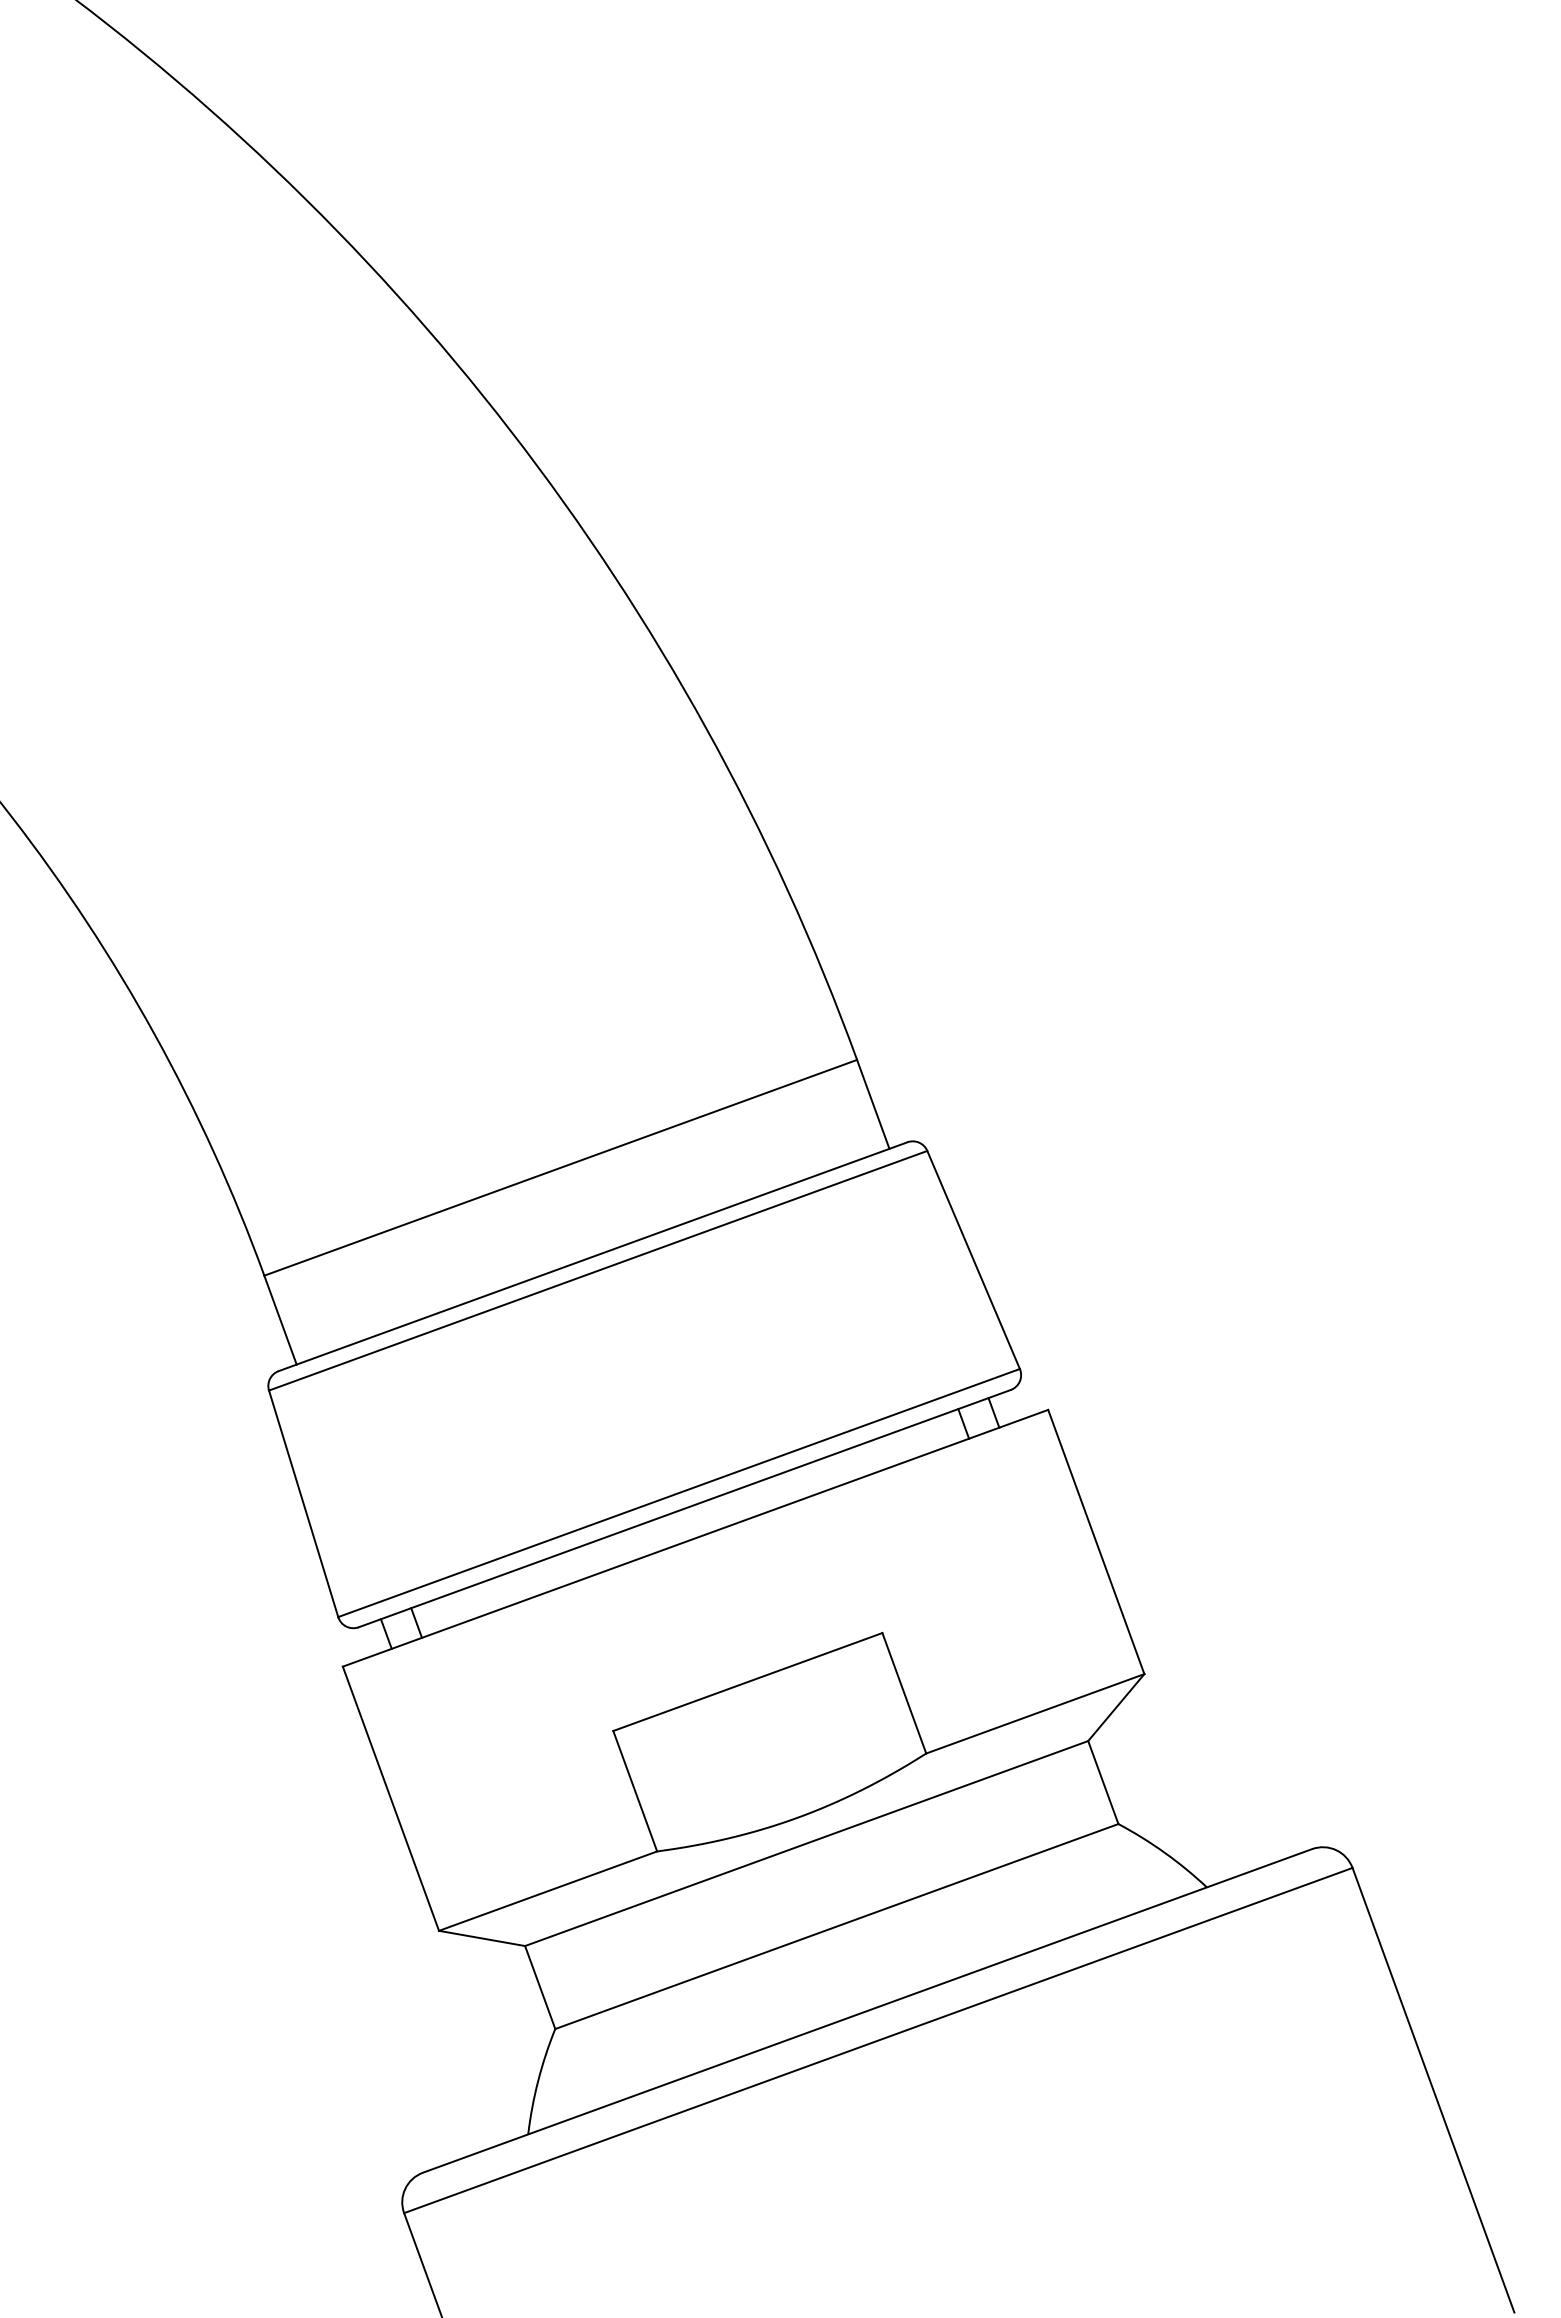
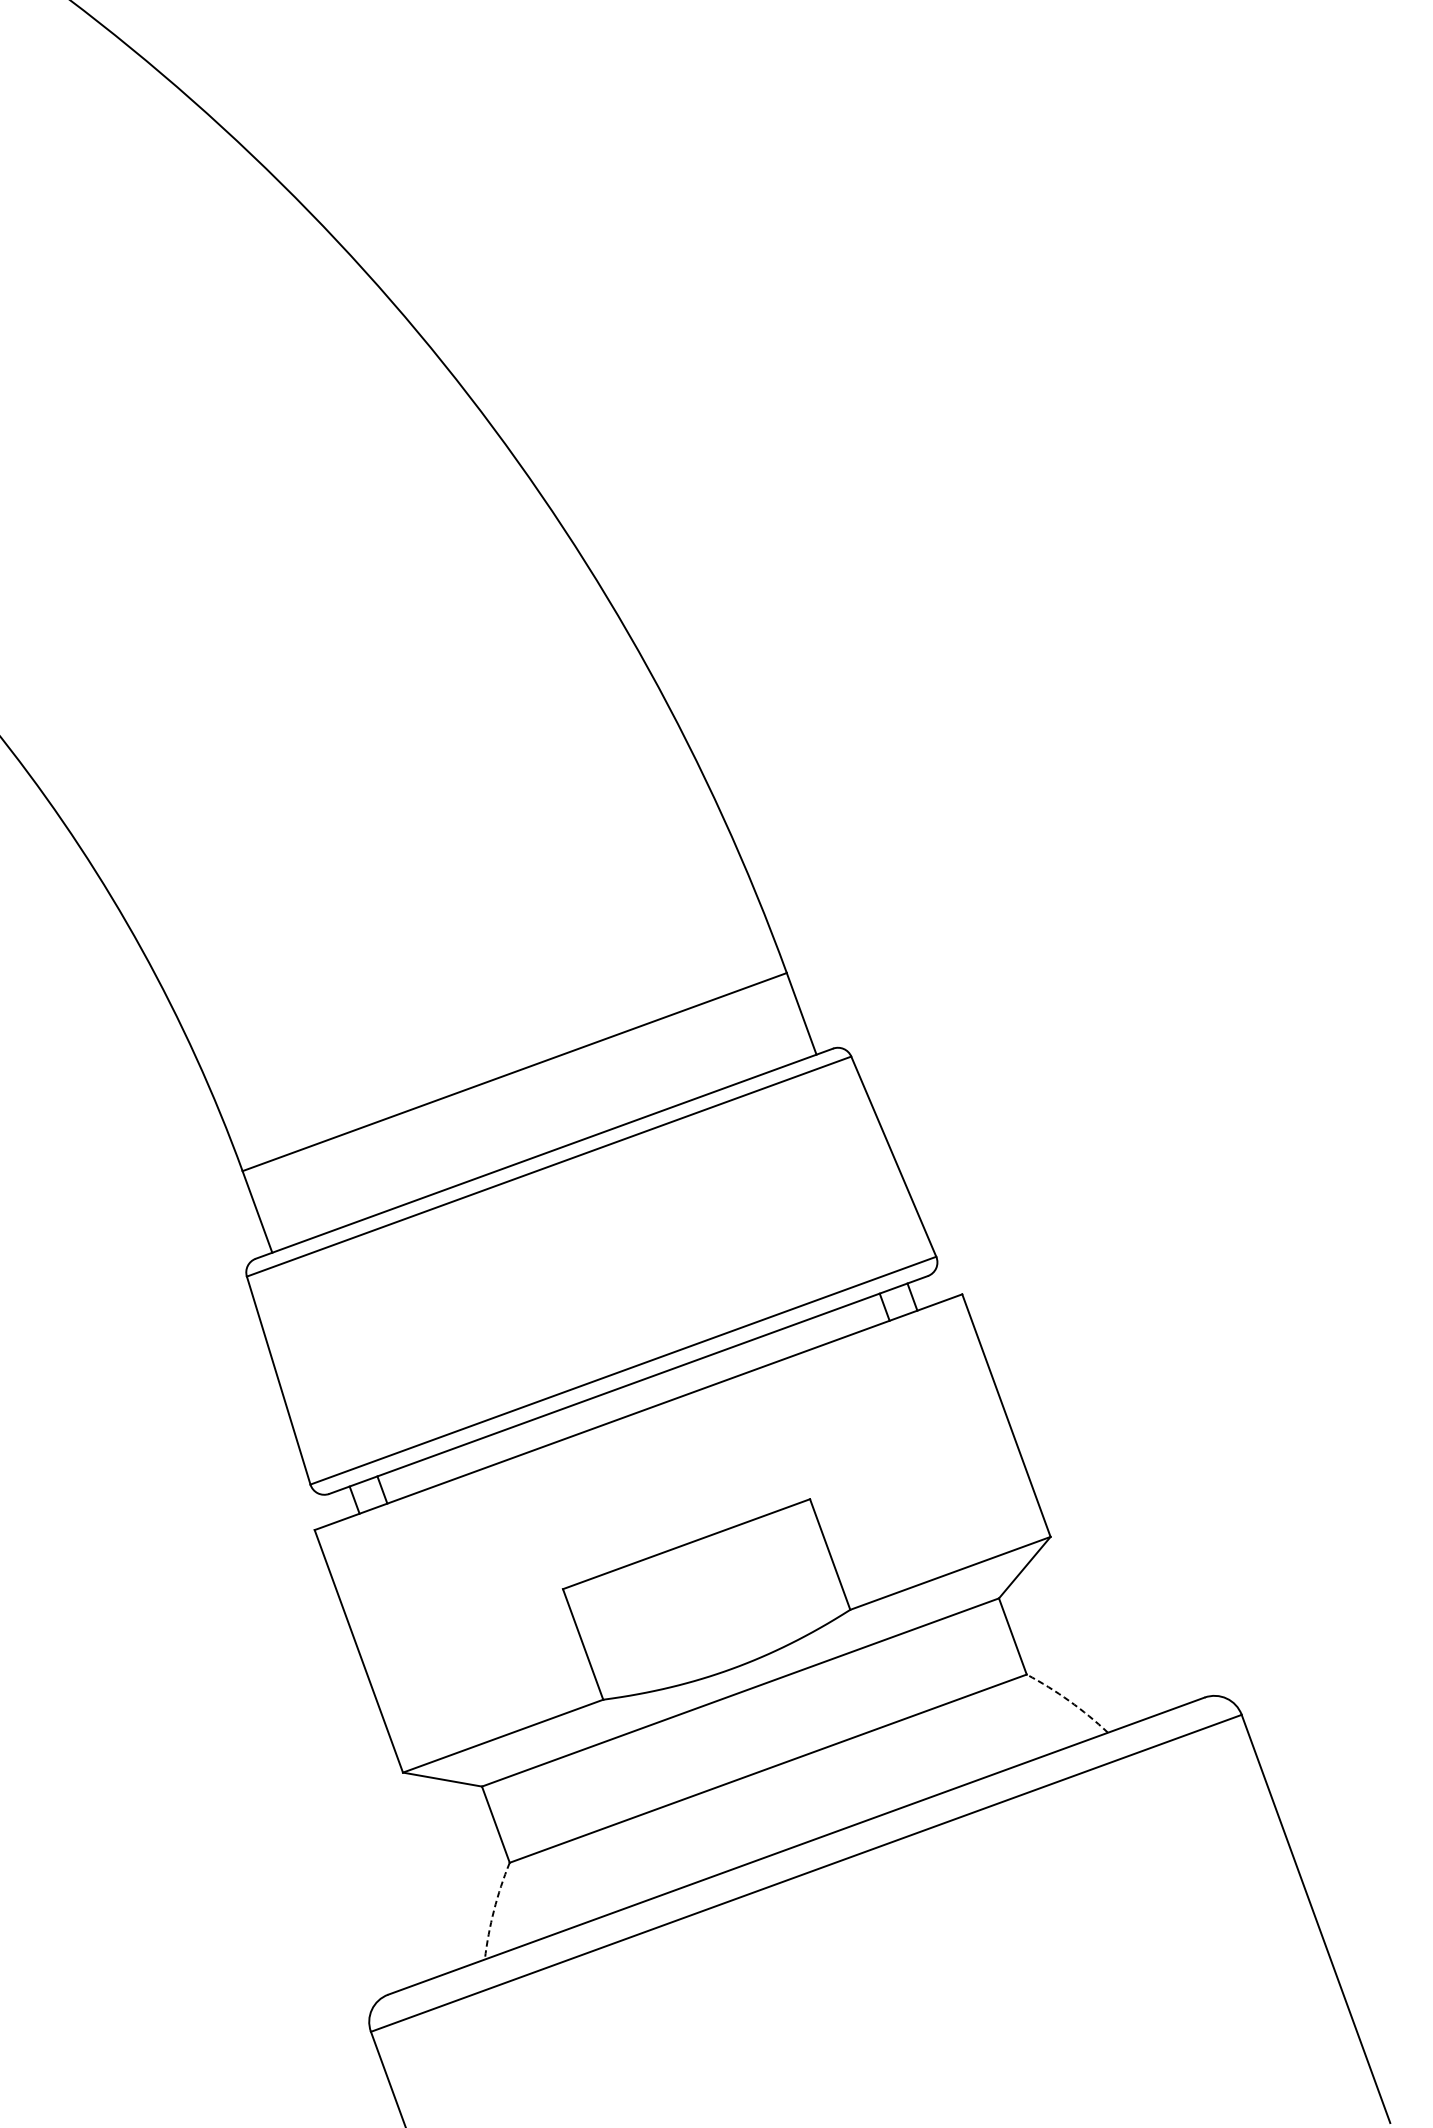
arc: (1164, 1852) -> (1069, 1700), solid -> dashed
arc: (538, 2080) -> (494, 1910), solid -> dashed

